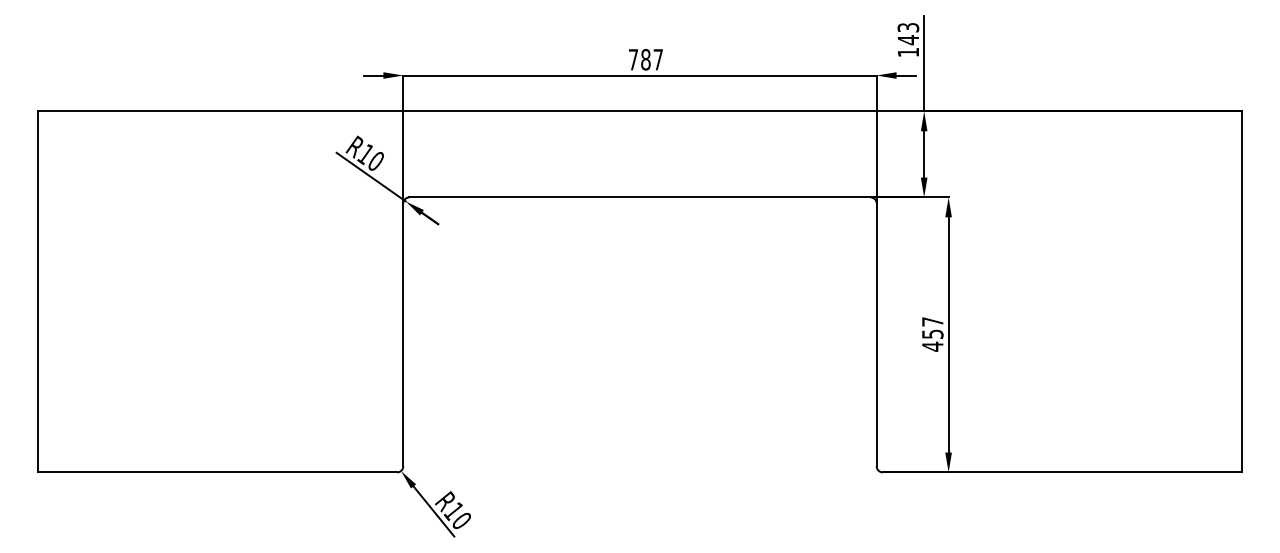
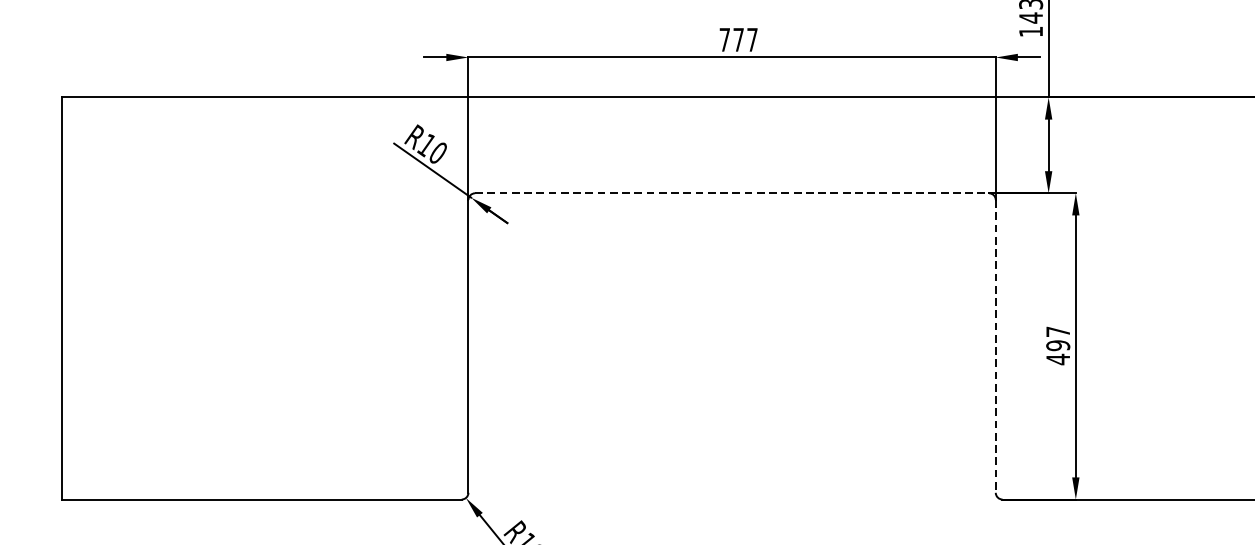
text: (645, 59) -> (738, 39), 787 -> 777
line: (639, 197) -> (731, 193), solid -> dashed
text: (932, 334) -> (1057, 345), 457 -> 497
line: (876, 335) -> (995, 347), solid -> dashed

